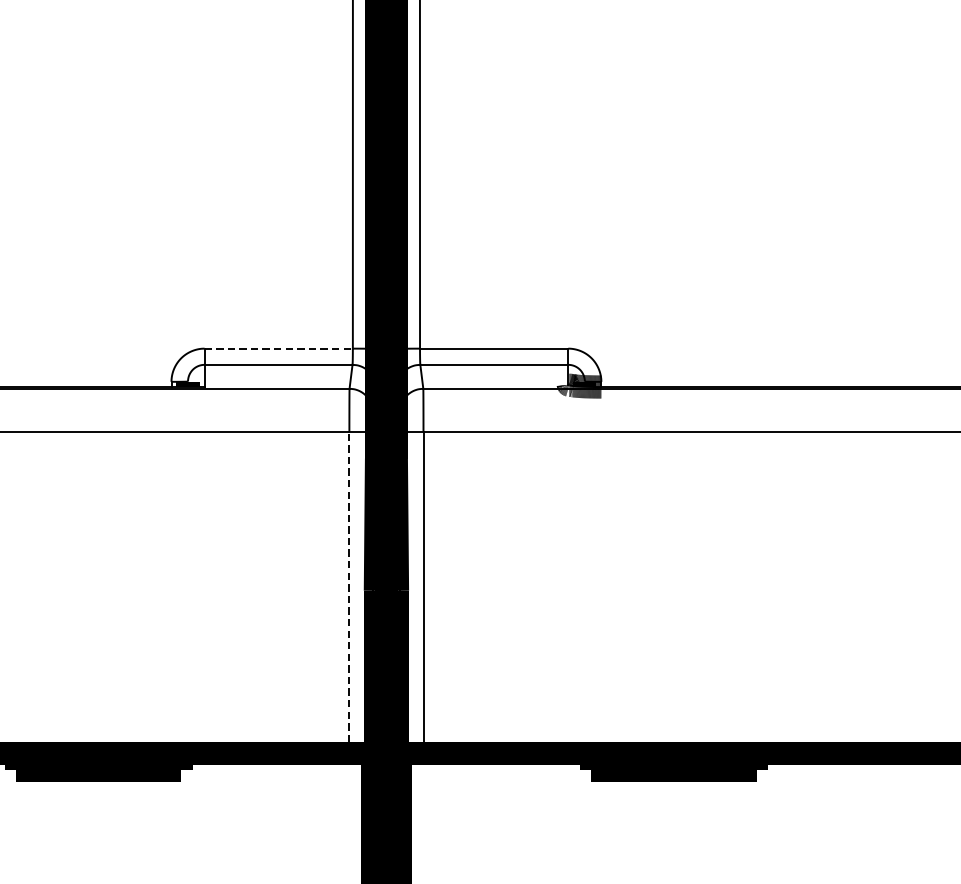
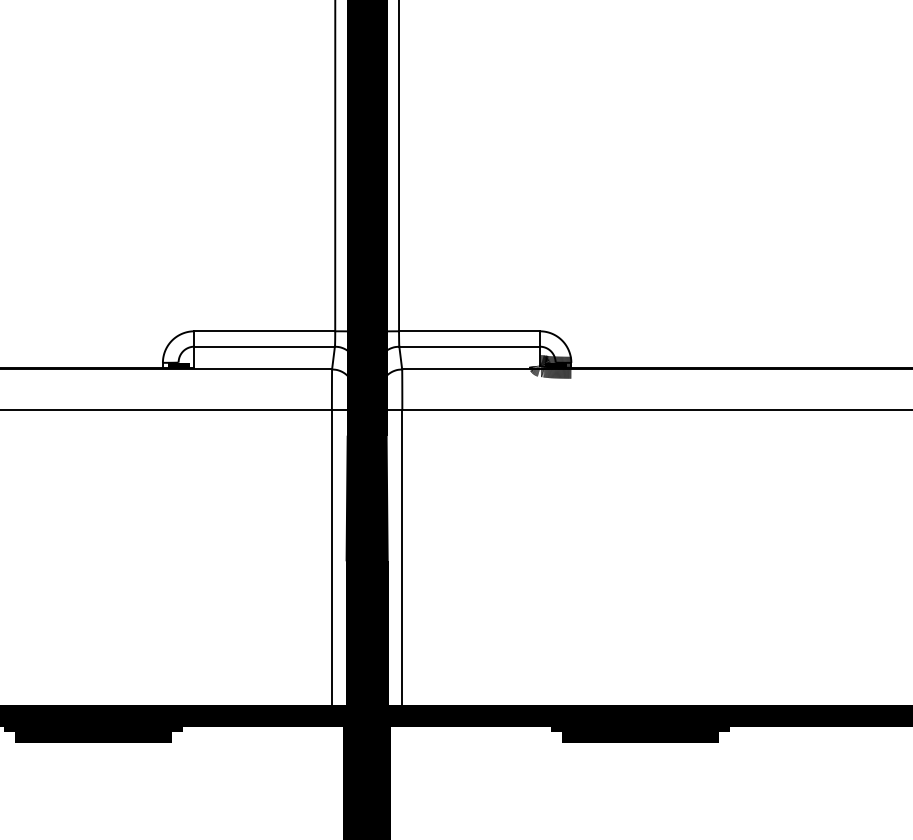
line: (279, 348) -> (265, 331), dashed -> solid
line: (348, 593) -> (331, 563), dashed -> solid

